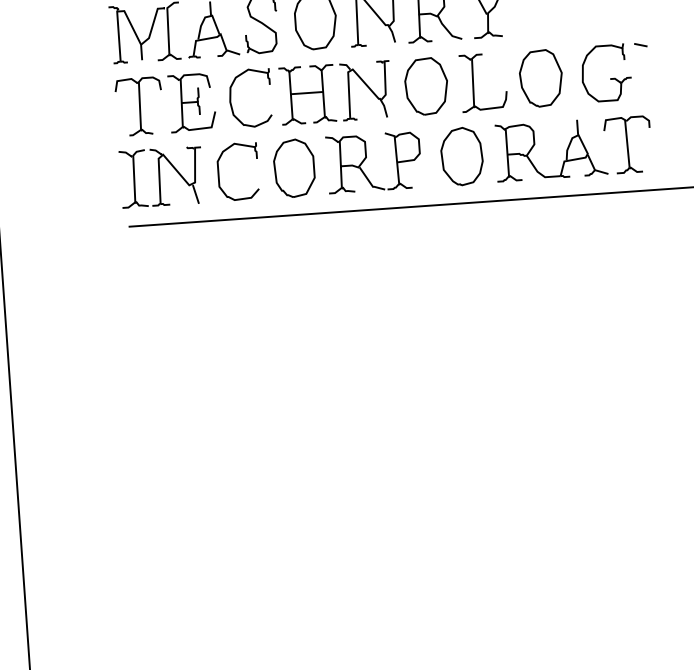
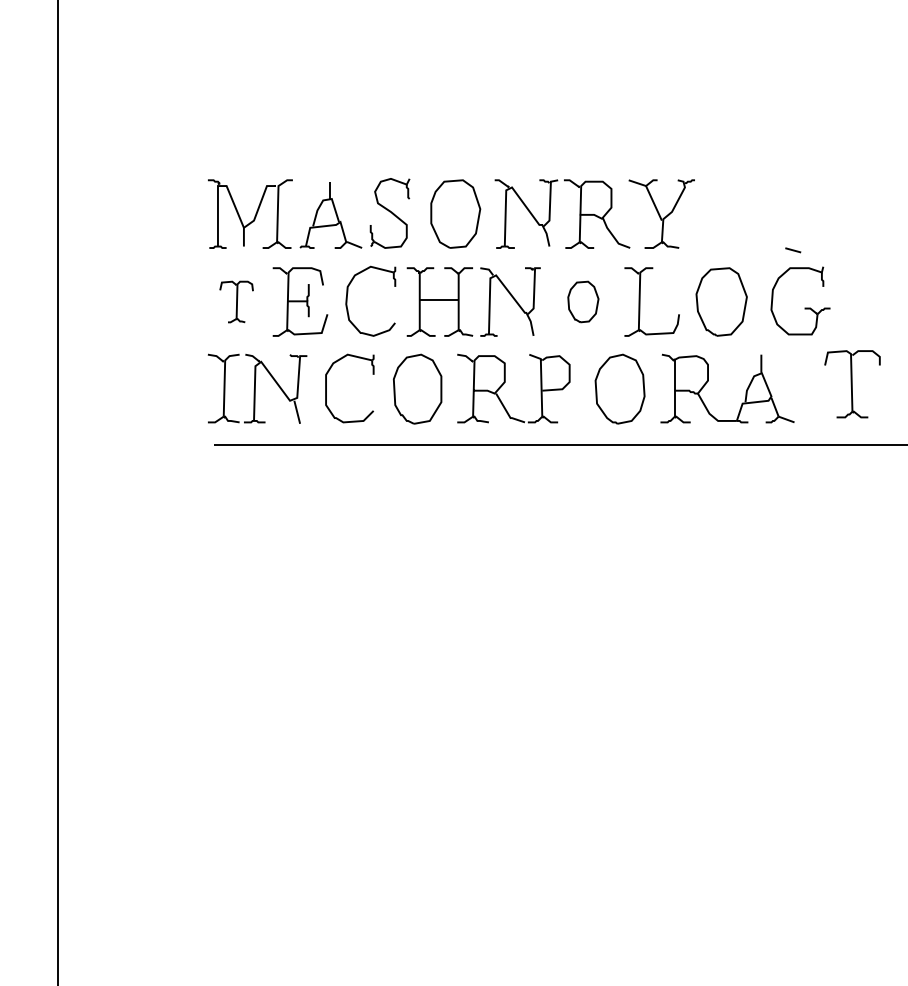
line: (641, 45) -> (793, 250), moved
part: (426, 86) -> (583, 301), size x0.6
part: (139, 106) -> (236, 301), size x0.6
part: (628, 145) -> (852, 384), moved

